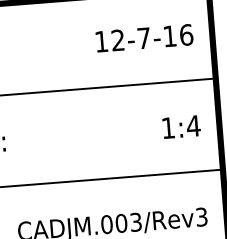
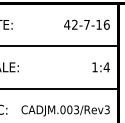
text: (102, 40) -> (67, 24), 12-7-16 -> 42-7-16

